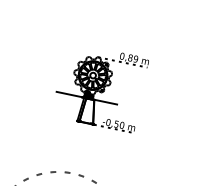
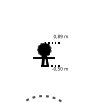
part: (100, 85) -> (47, 52), size x0.7

